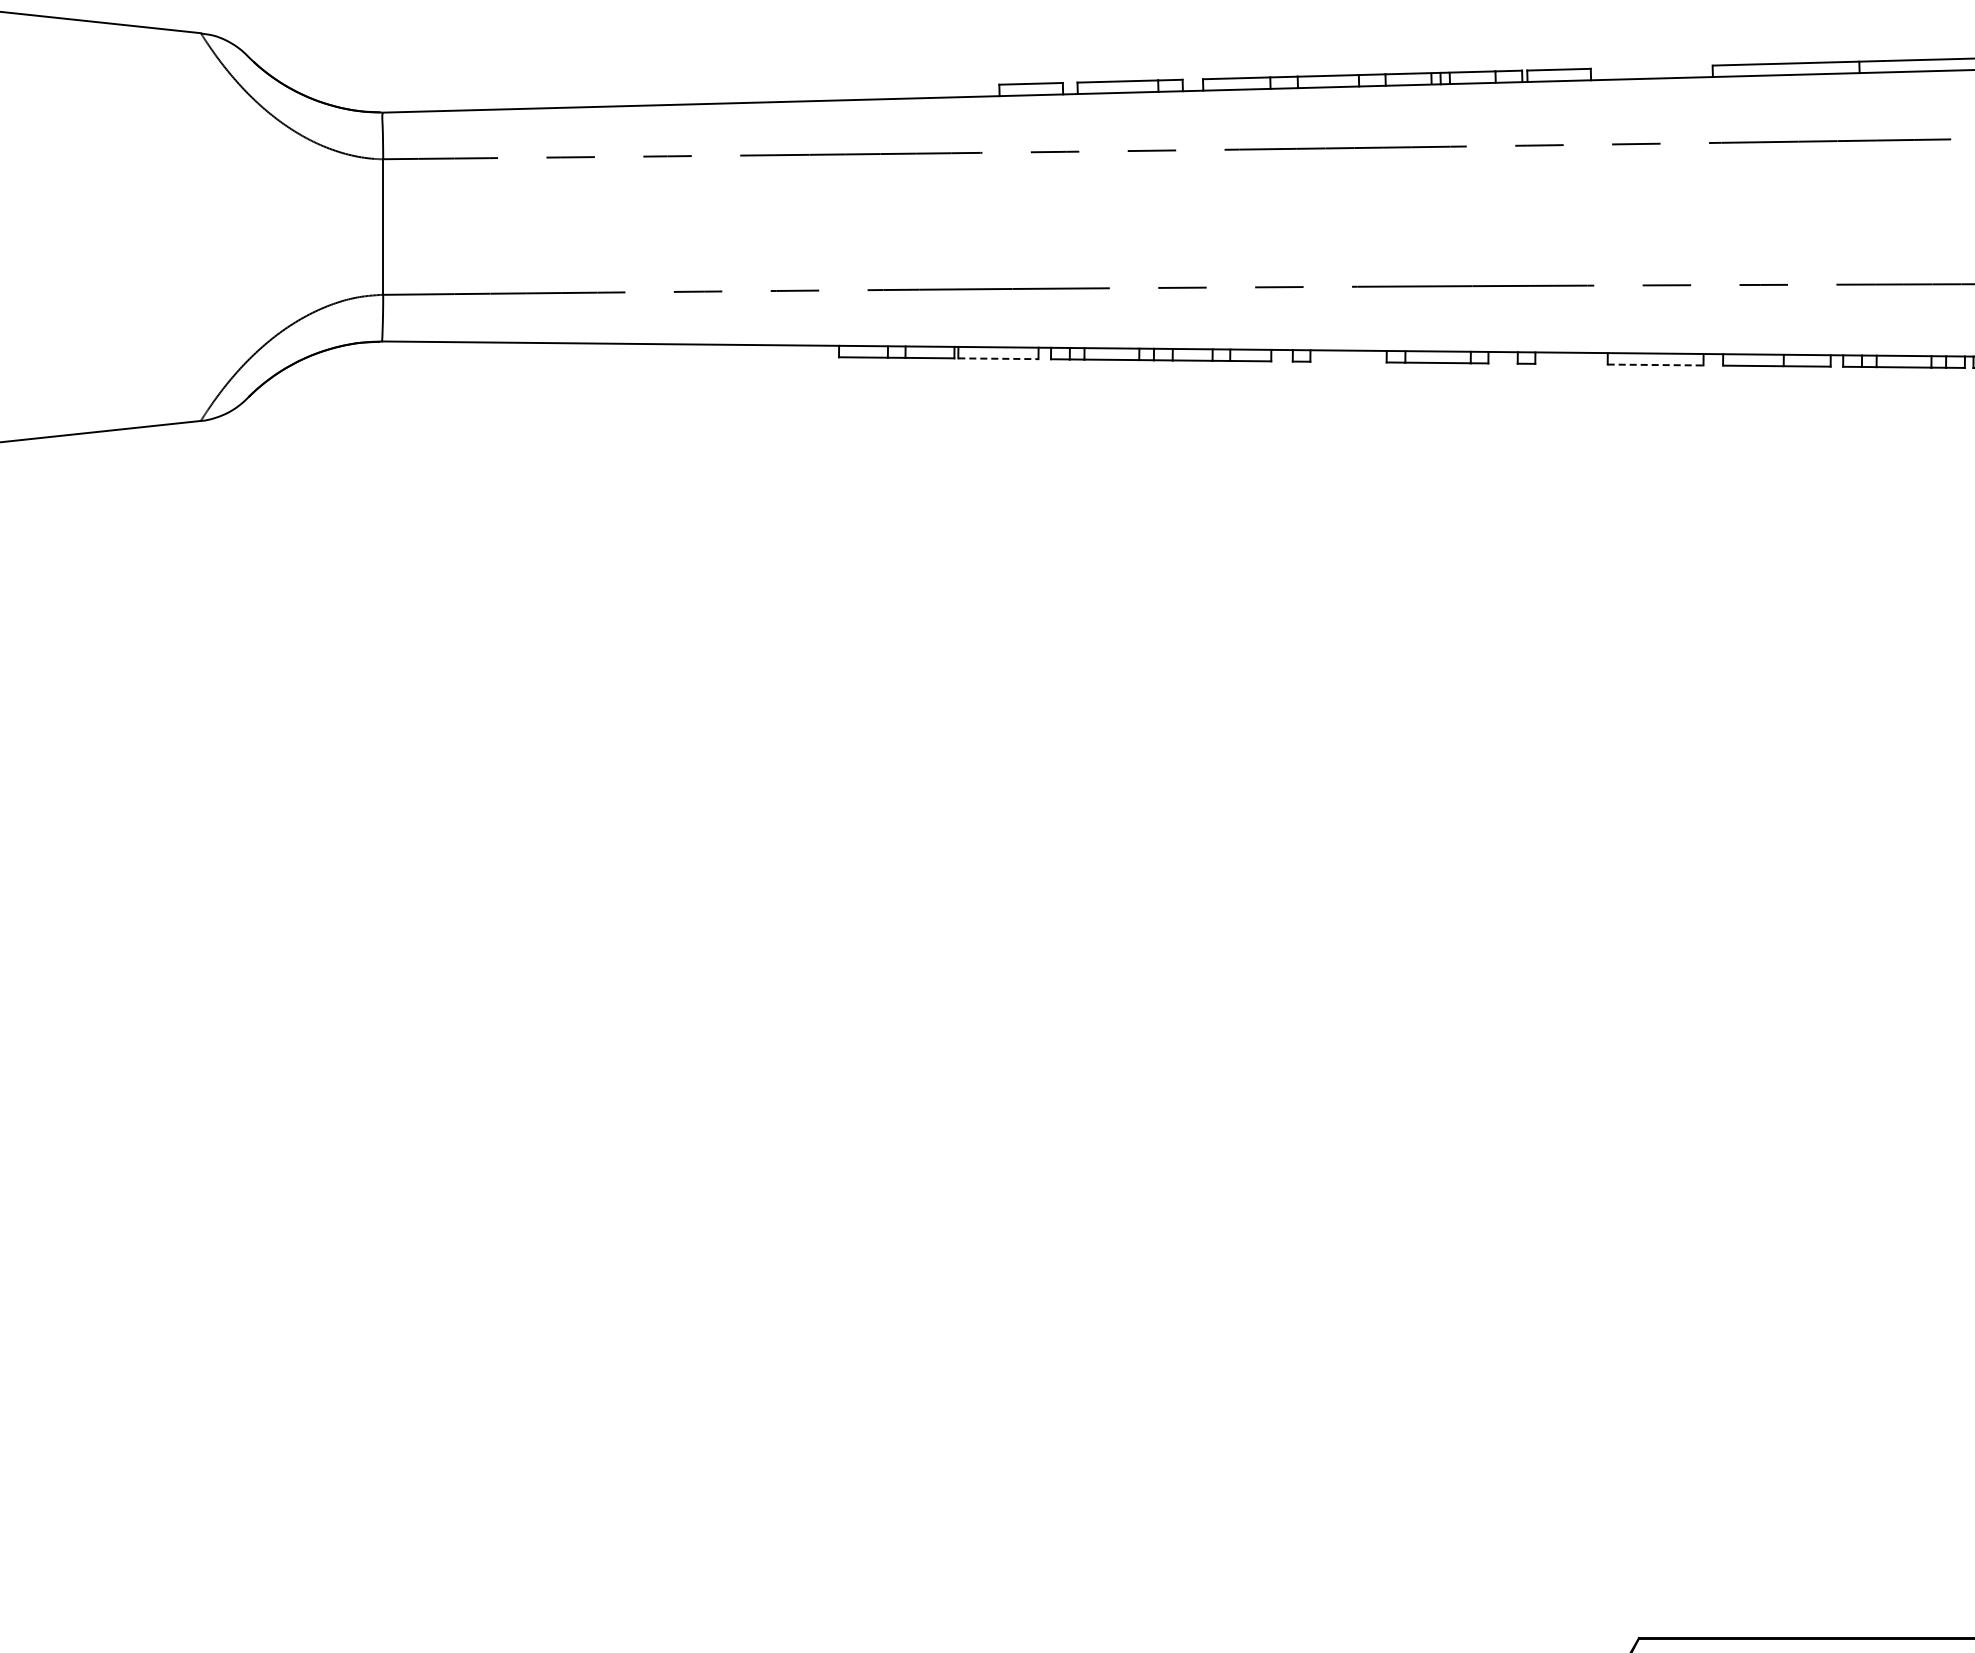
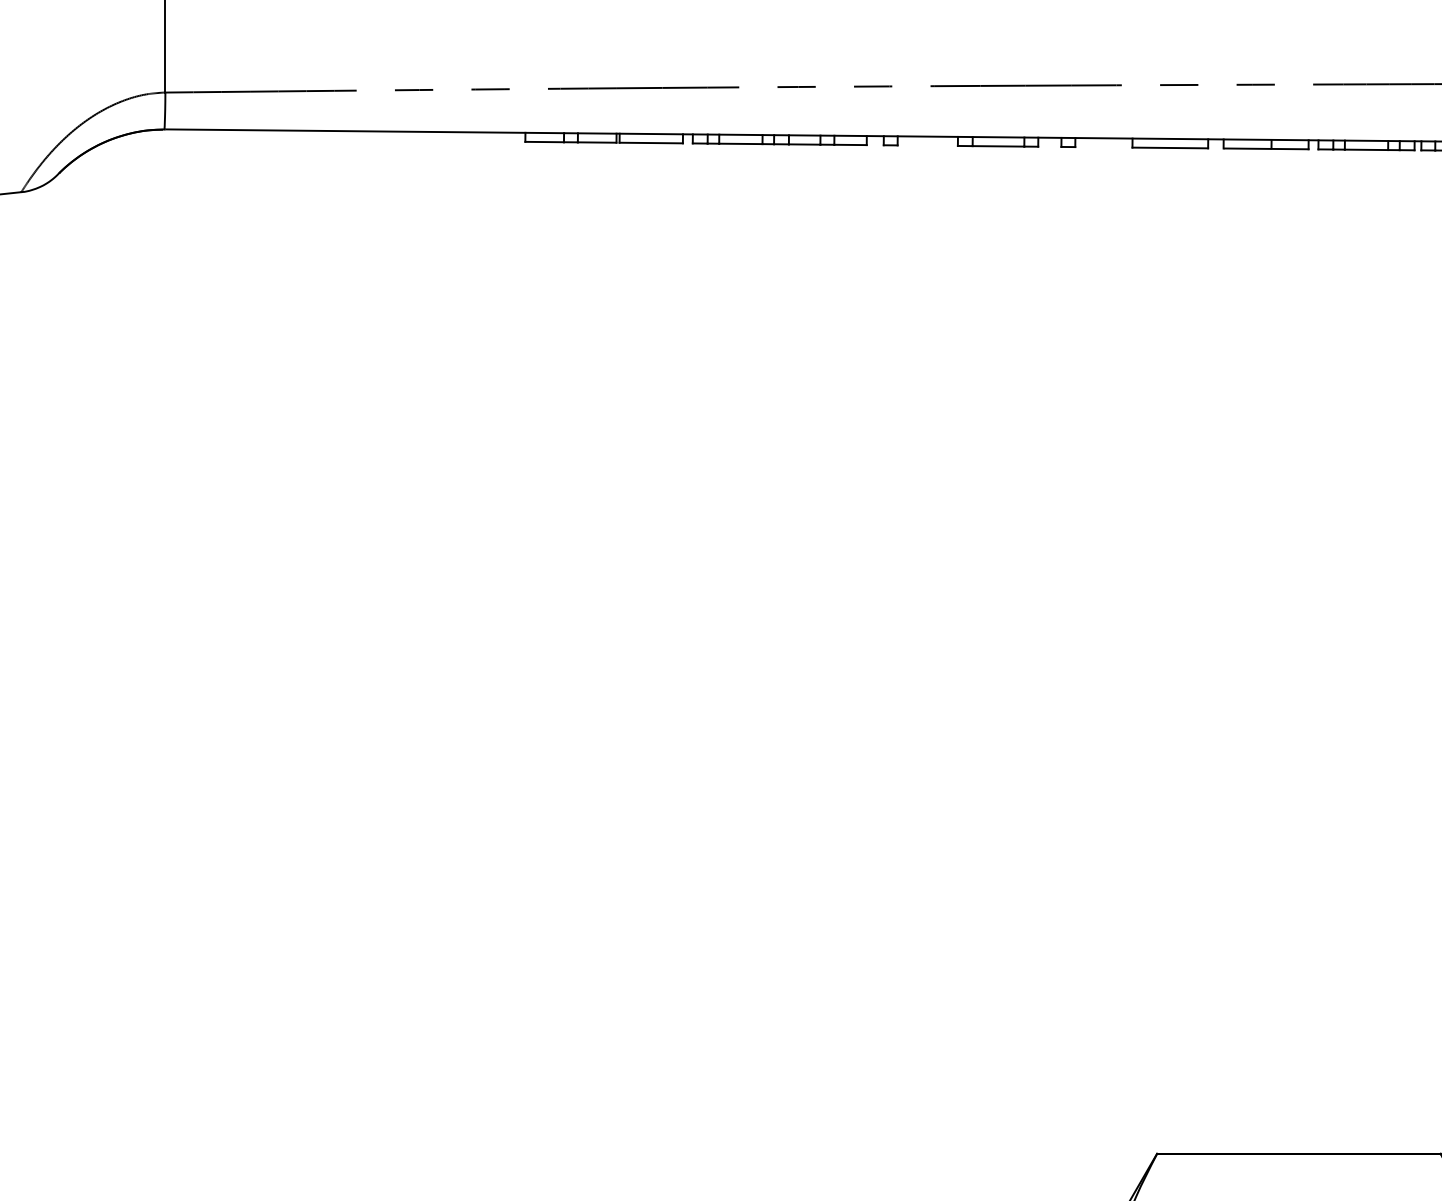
line: (998, 358) -> (651, 142), dashed -> solid
line: (1655, 365) -> (1170, 148), dashed -> solid

